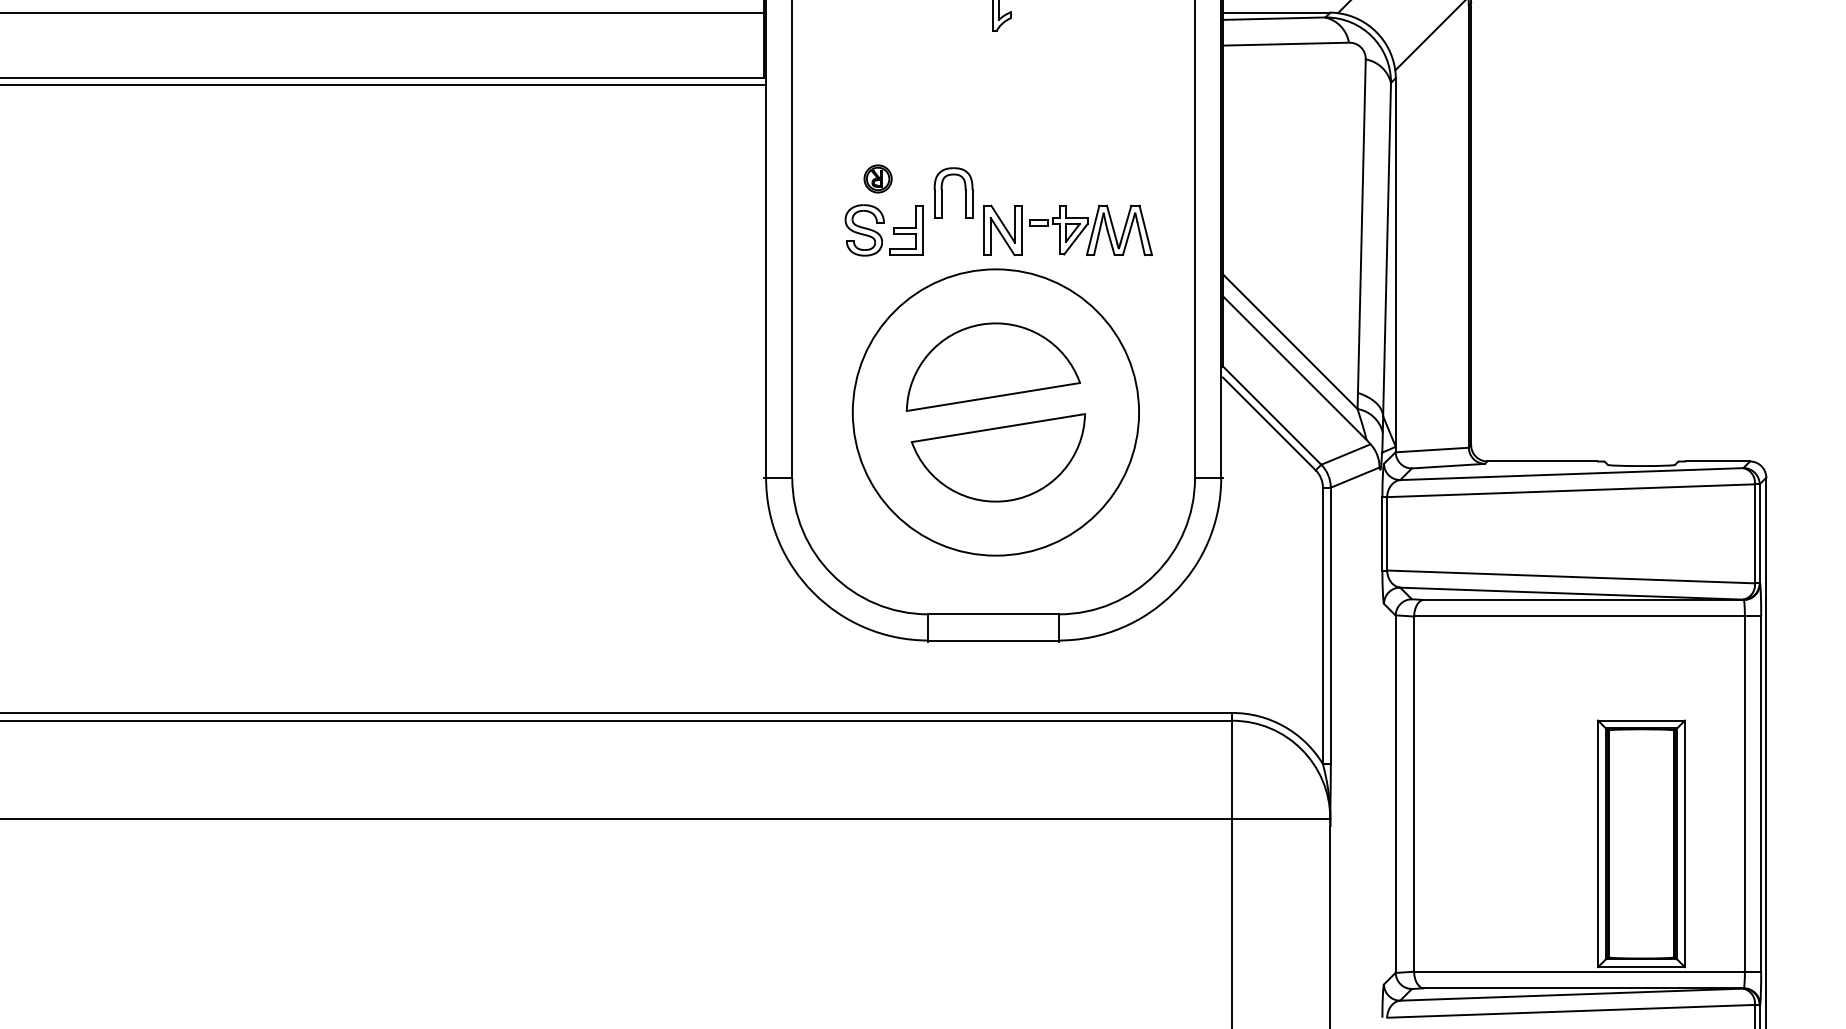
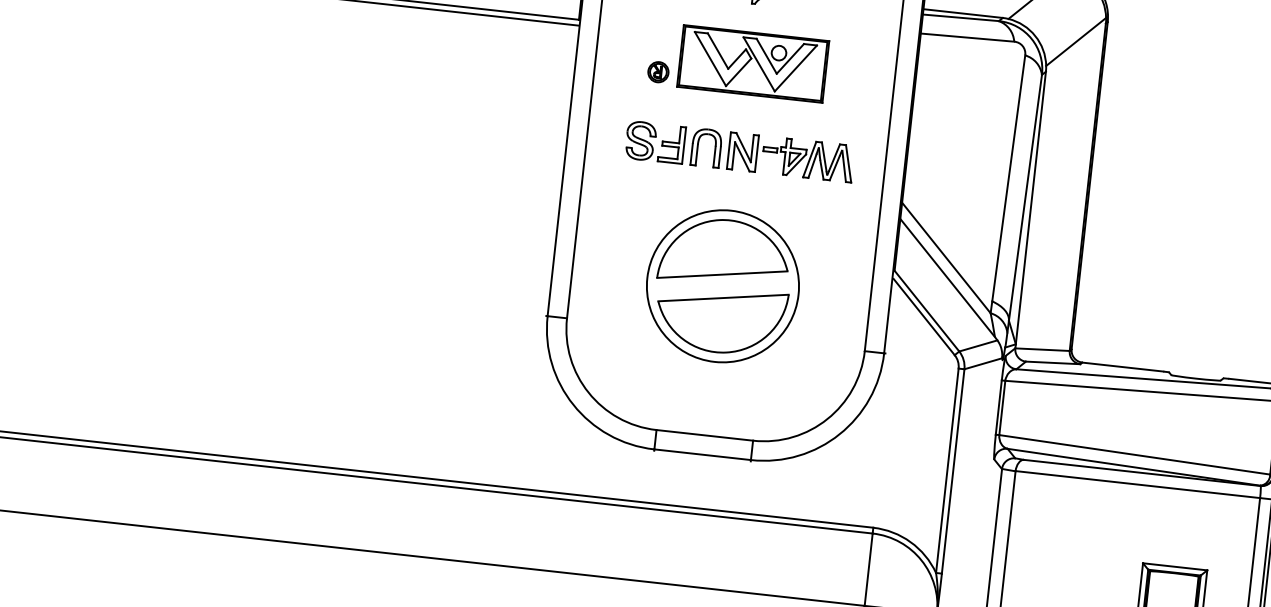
part: (1003, 110) -> (753, 63), added
part: (877, 178) -> (658, 71), moved
part: (942, 192) -> (698, 146), moved
circle: (995, 412) -> (722, 286), size x0.71

